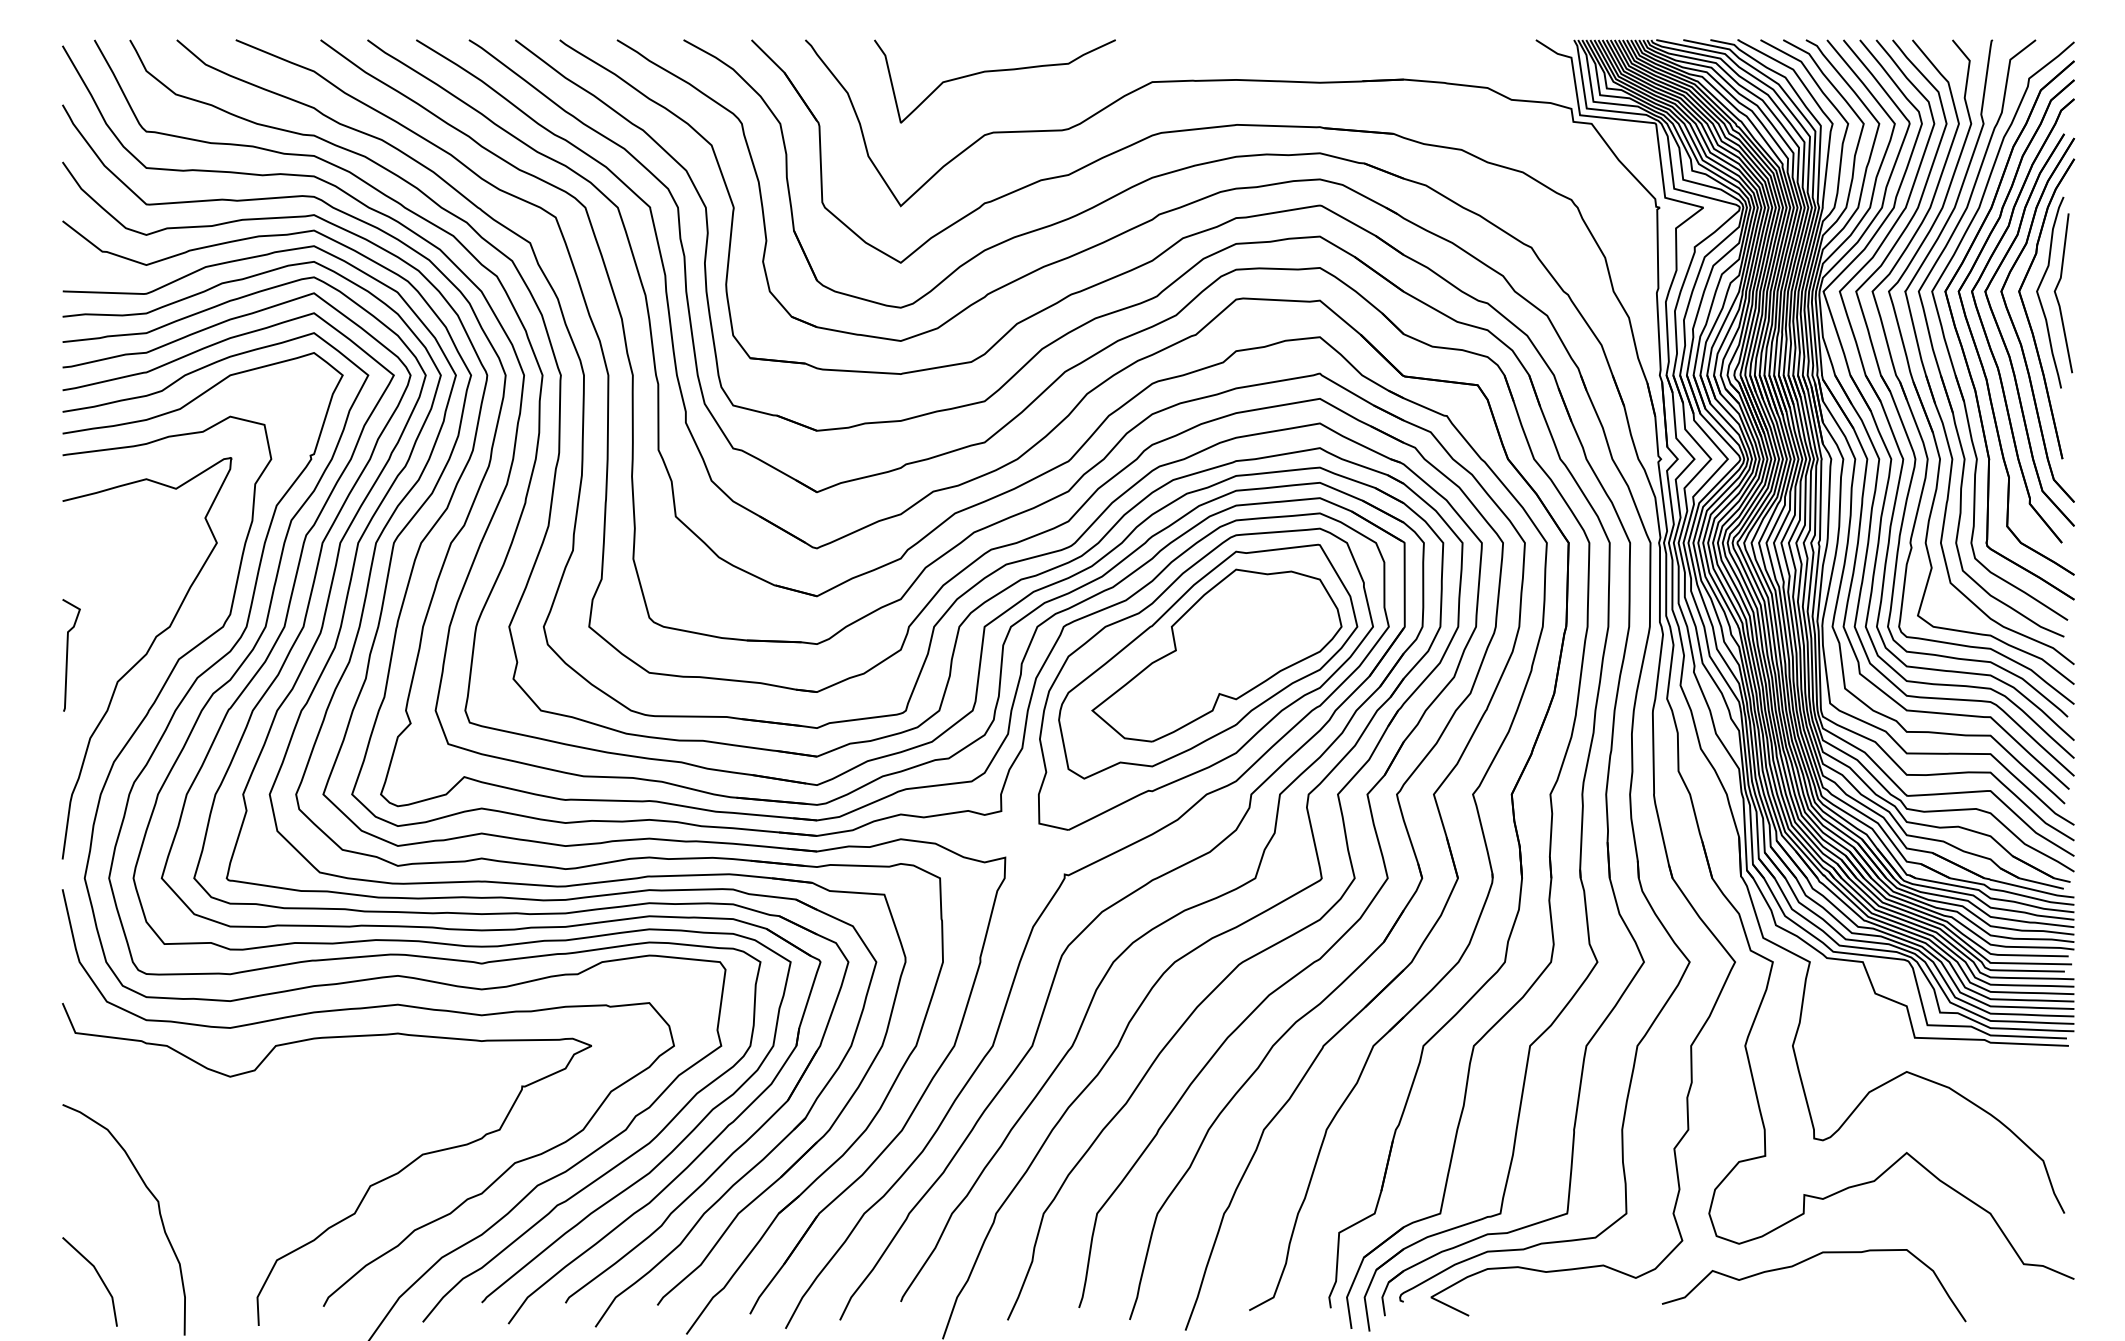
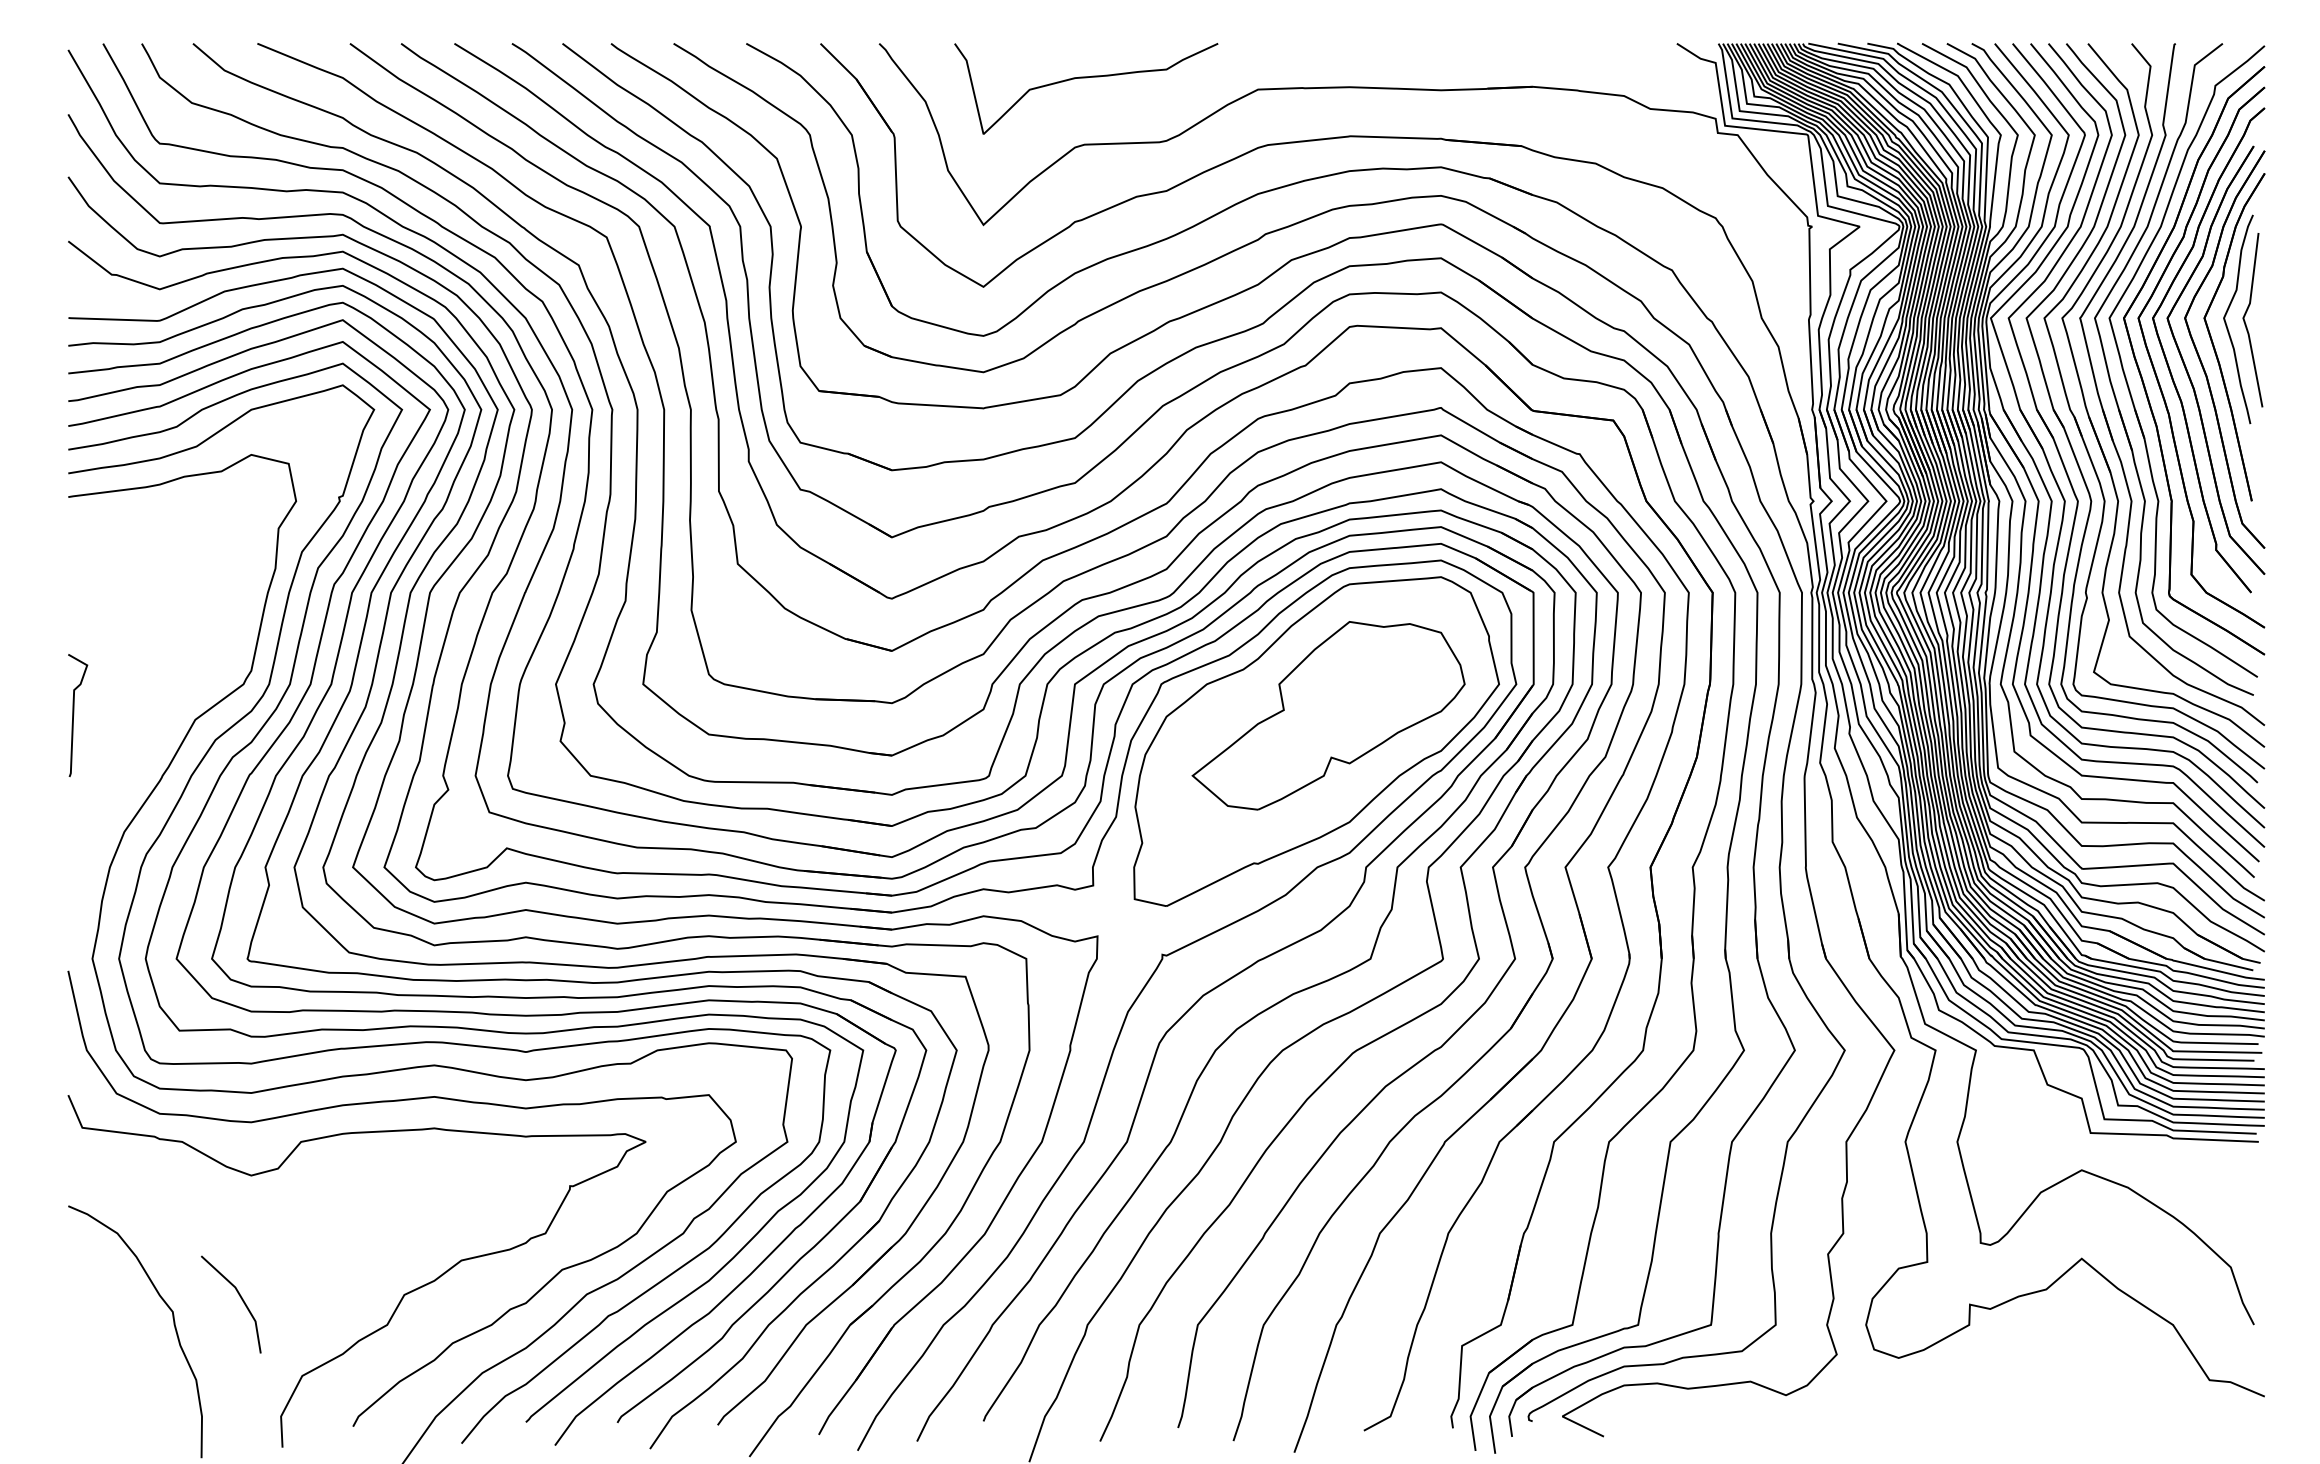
curve: (145, 656) -> (158, 716), removed
part: (1207, 660) -> (1318, 721), removed
curve: (1803, 1262) -> (1968, 1378), removed
line: (98, 1276) -> (240, 1298), moved

